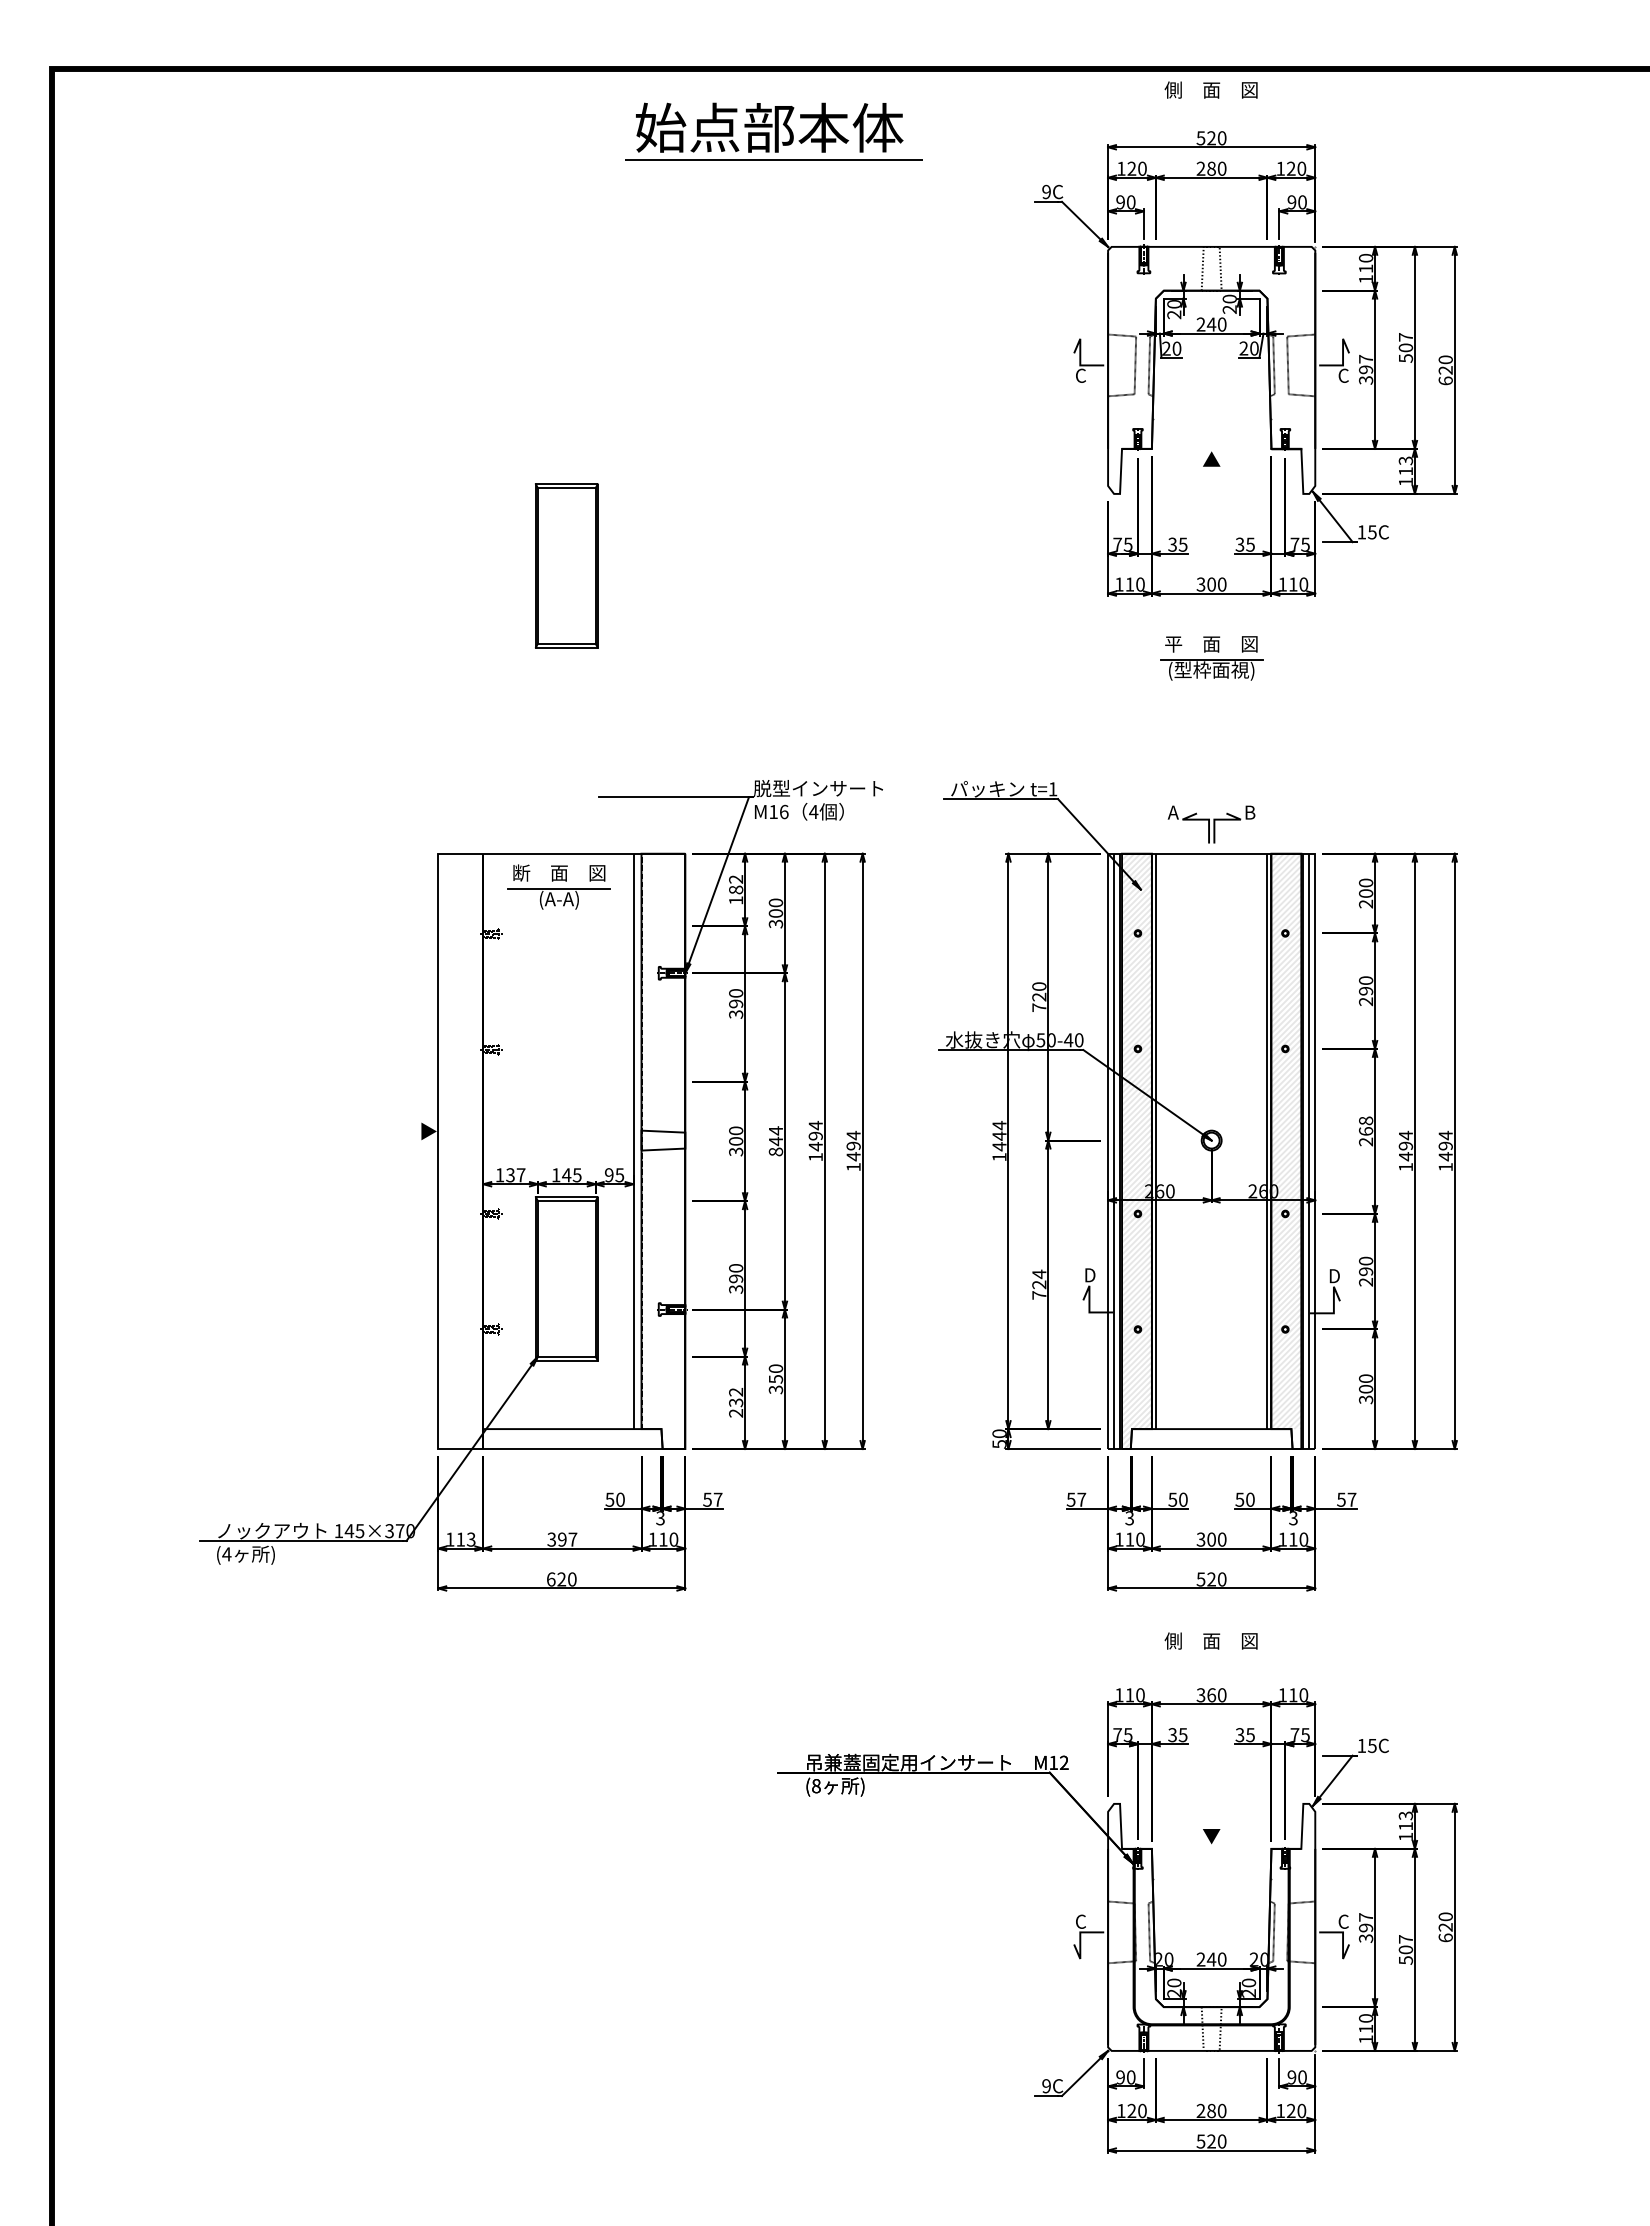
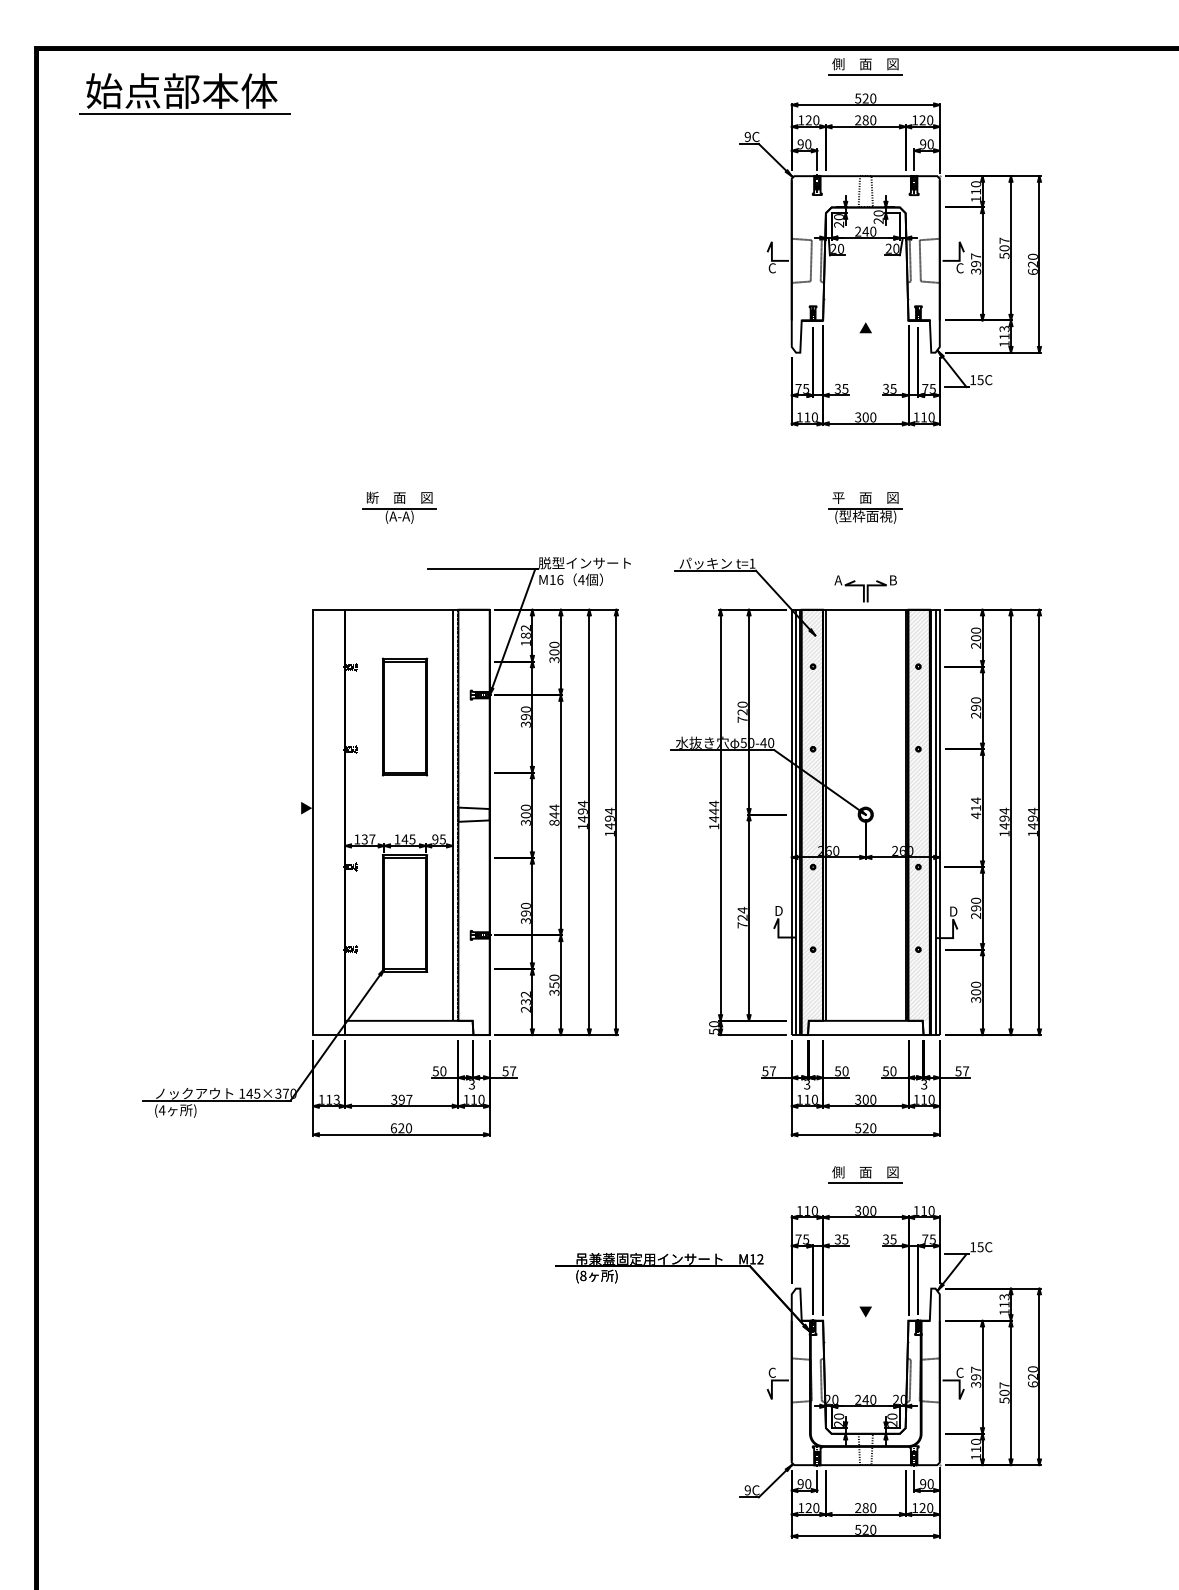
line: (1211, 105) -> (865, 75), added
part: (773, 131) -> (184, 93), moved
part: (566, 565) -> (404, 716), moved
part: (1211, 658) -> (865, 508), moved
part: (558, 886) -> (399, 507), moved
text: (1365, 1131) -> (975, 808), 268 -> 414
line: (1211, 1656) -> (865, 1183), added
text: (1211, 1695) -> (865, 1211), 360 -> 300

